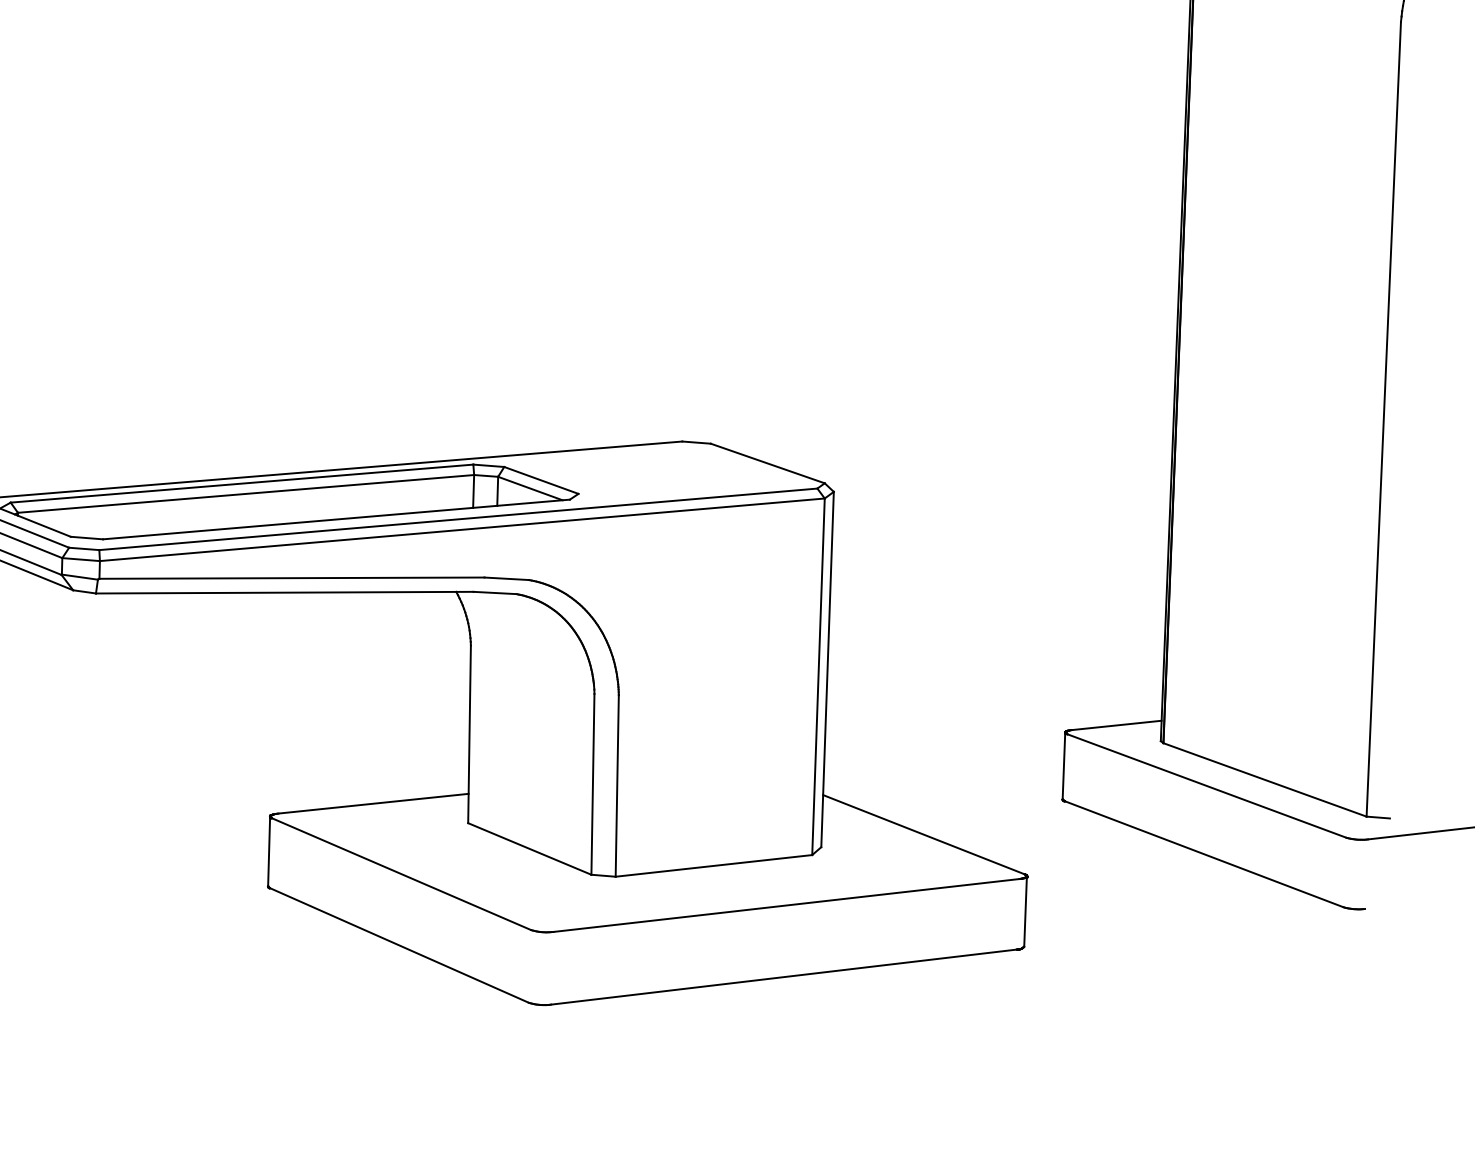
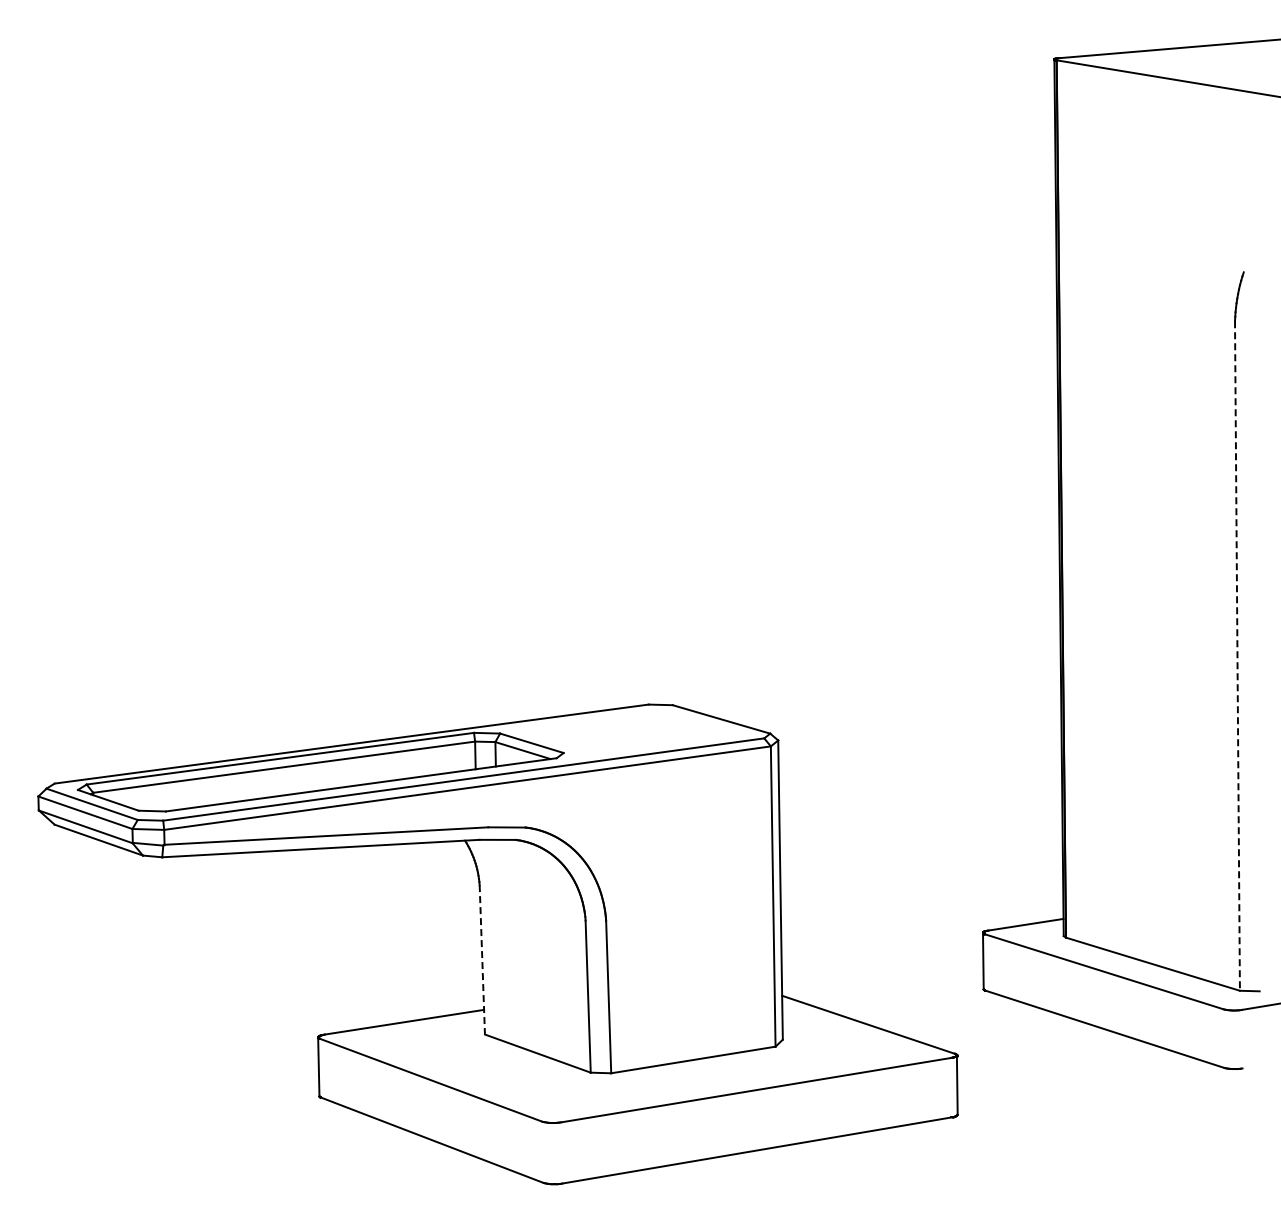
line: (1383, 419) -> (1237, 656), solid -> dashed
line: (469, 733) -> (482, 959), solid -> dashed

